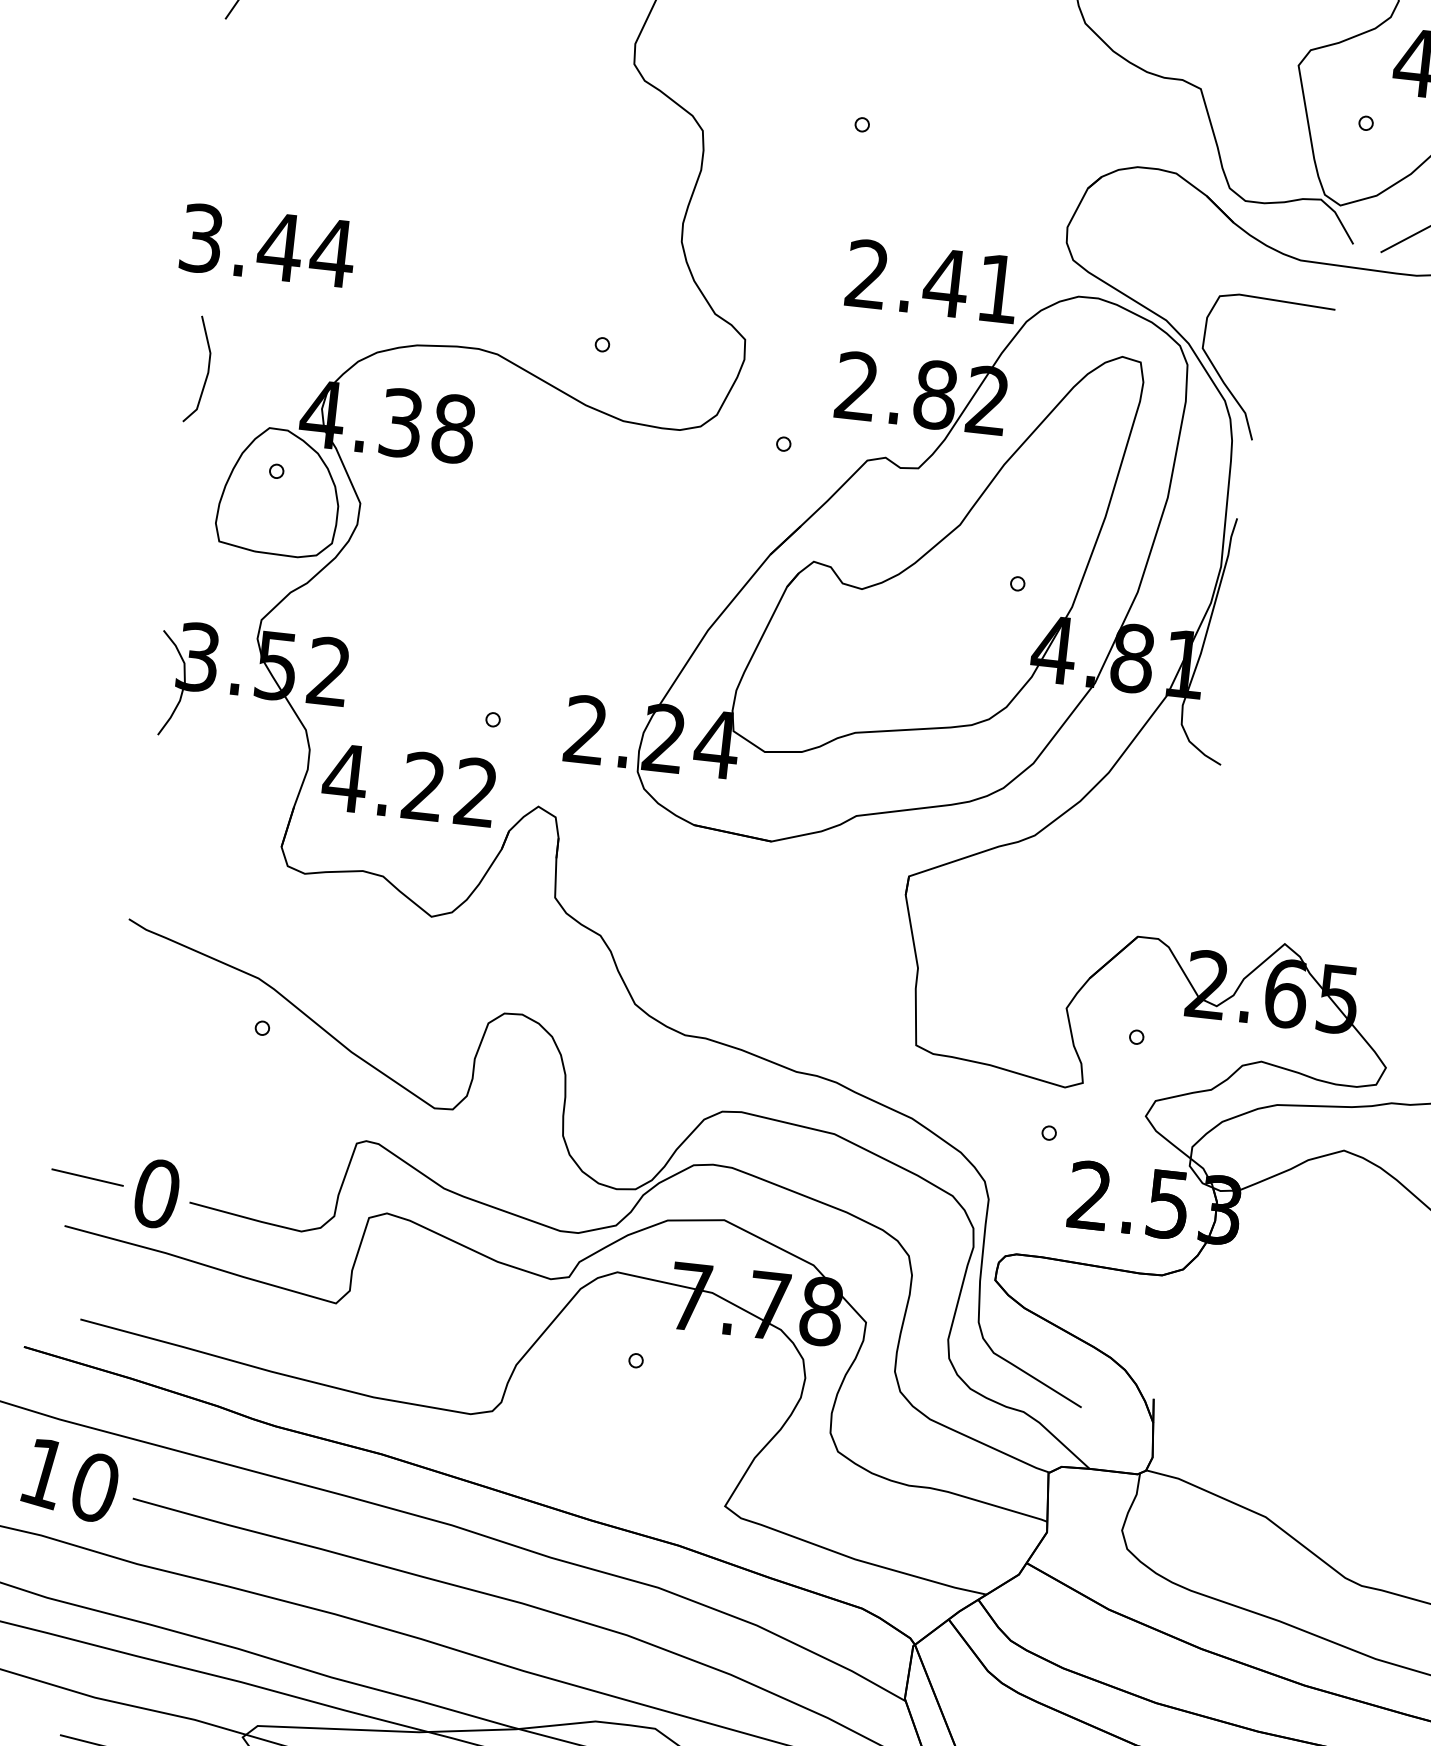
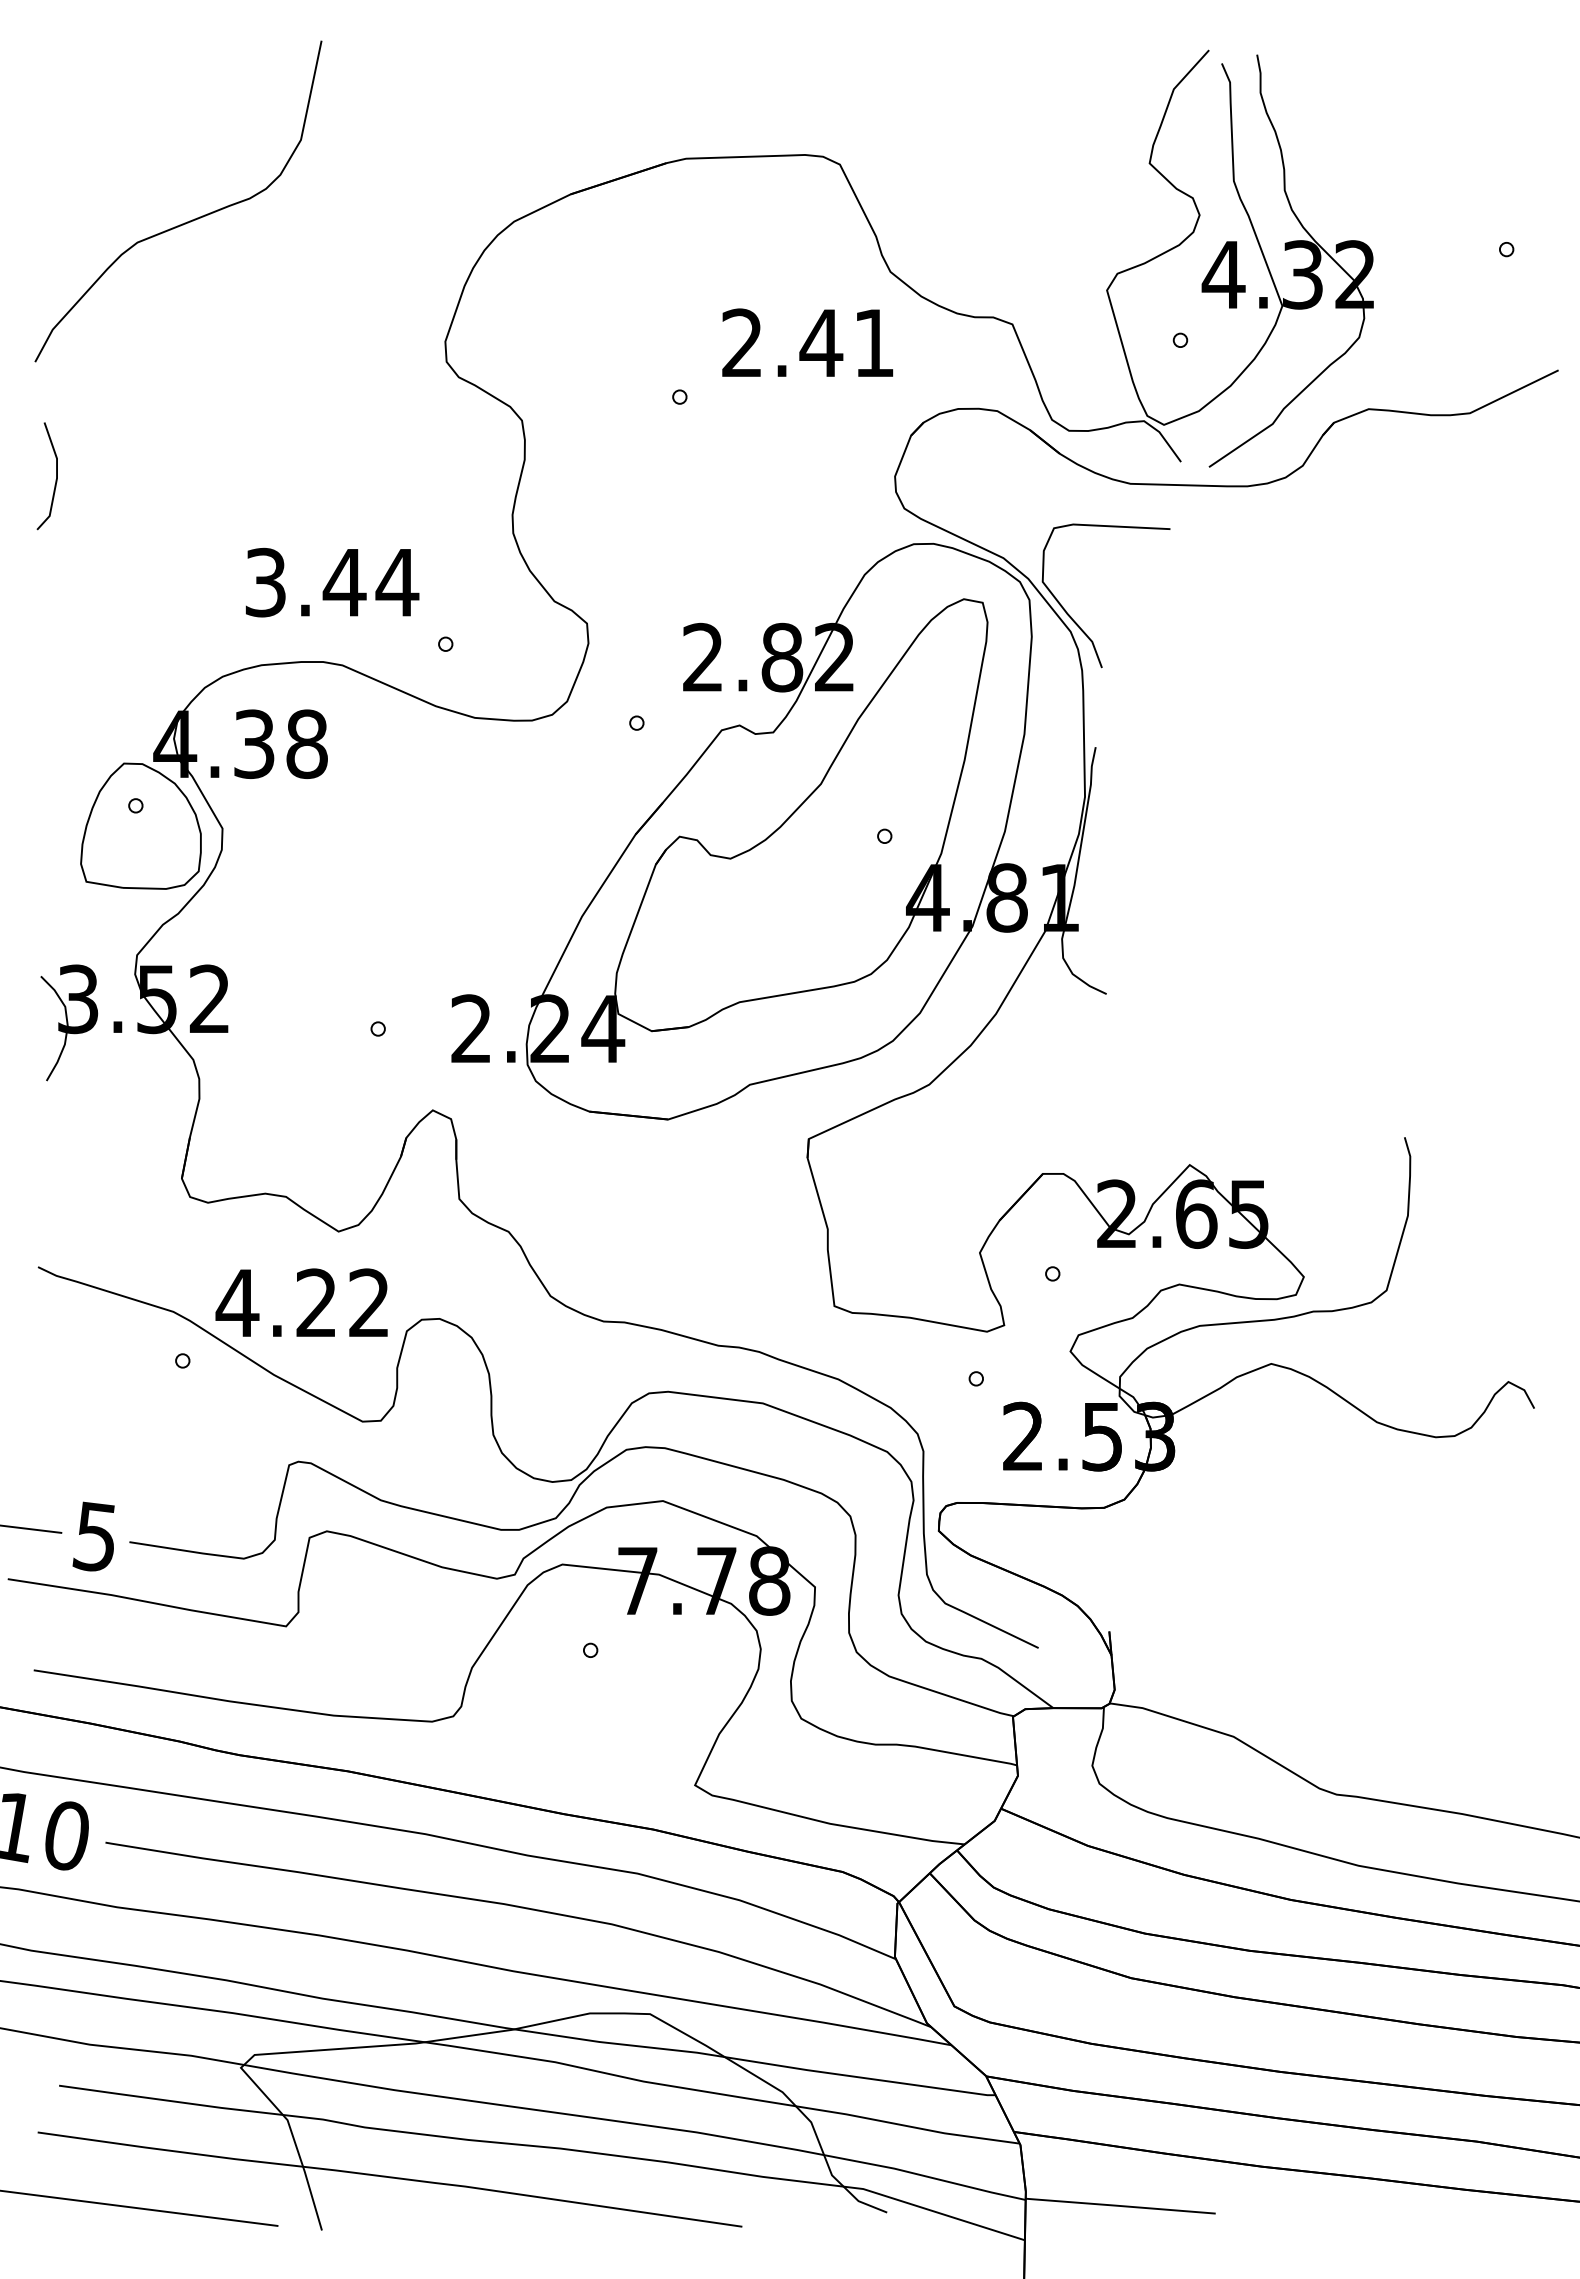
text: (268, 245) -> (332, 582), moved
text: (932, 280) -> (807, 342), moved
line: (206, 373) -> (55, 479), moved
text: (408, 784) -> (301, 1302), moved
text: (155, 1193) -> (94, 1536), 0 -> 5

